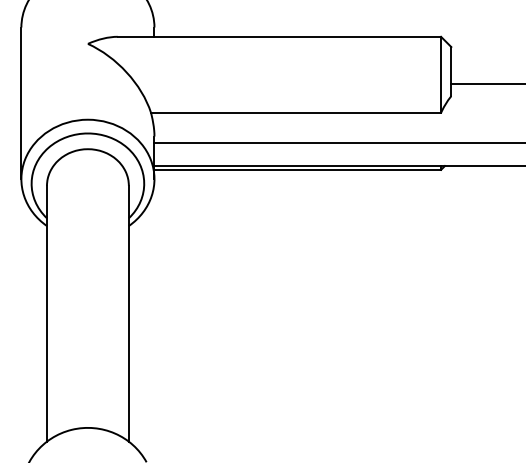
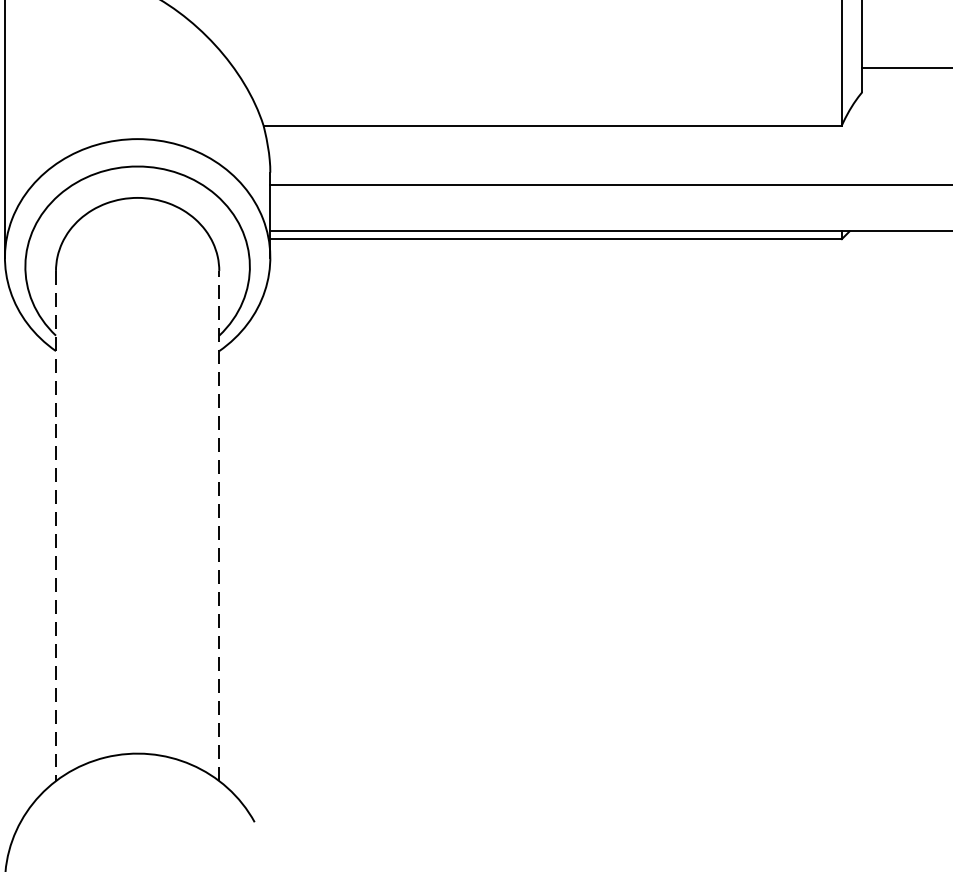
line: (46, 313) -> (55, 525), solid -> dashed
line: (128, 313) -> (218, 525), solid -> dashed

